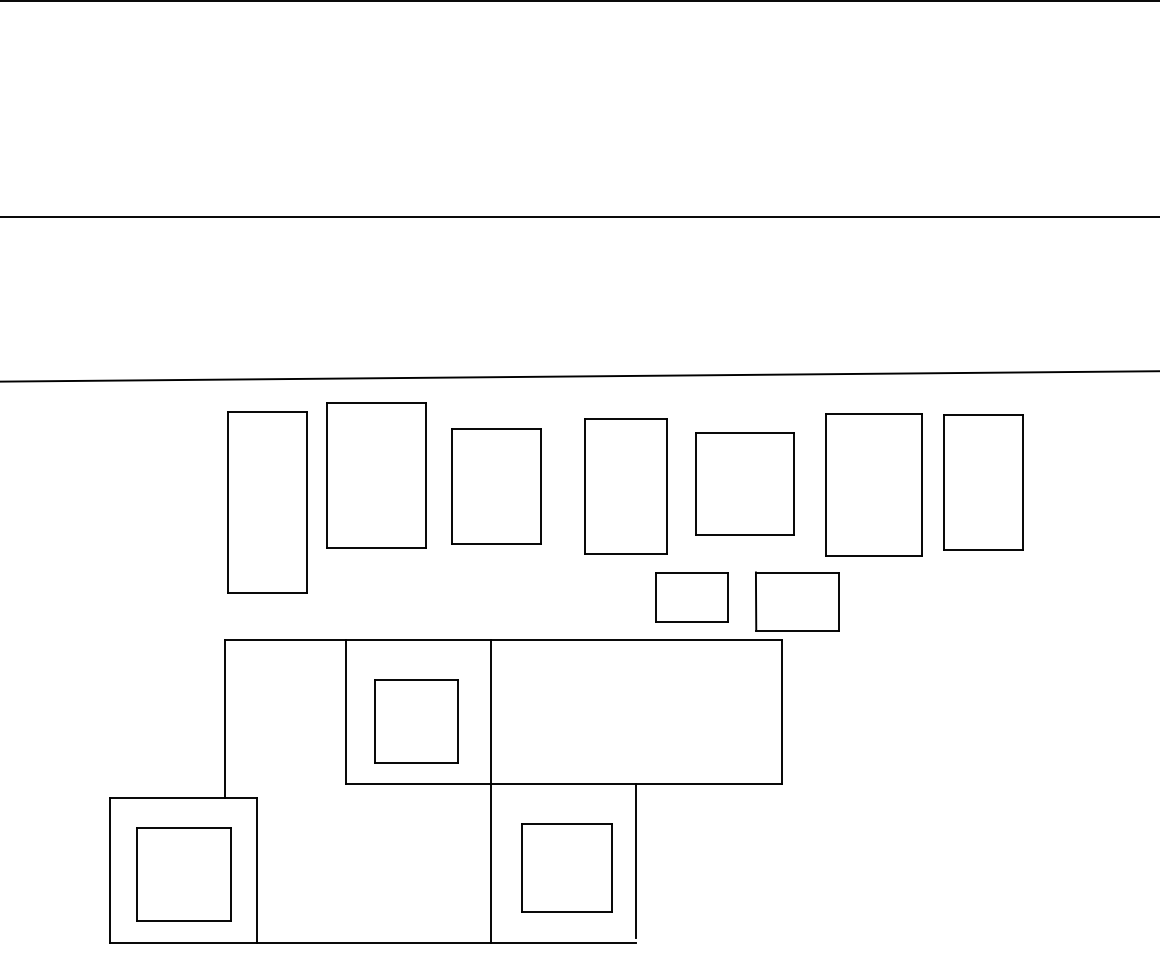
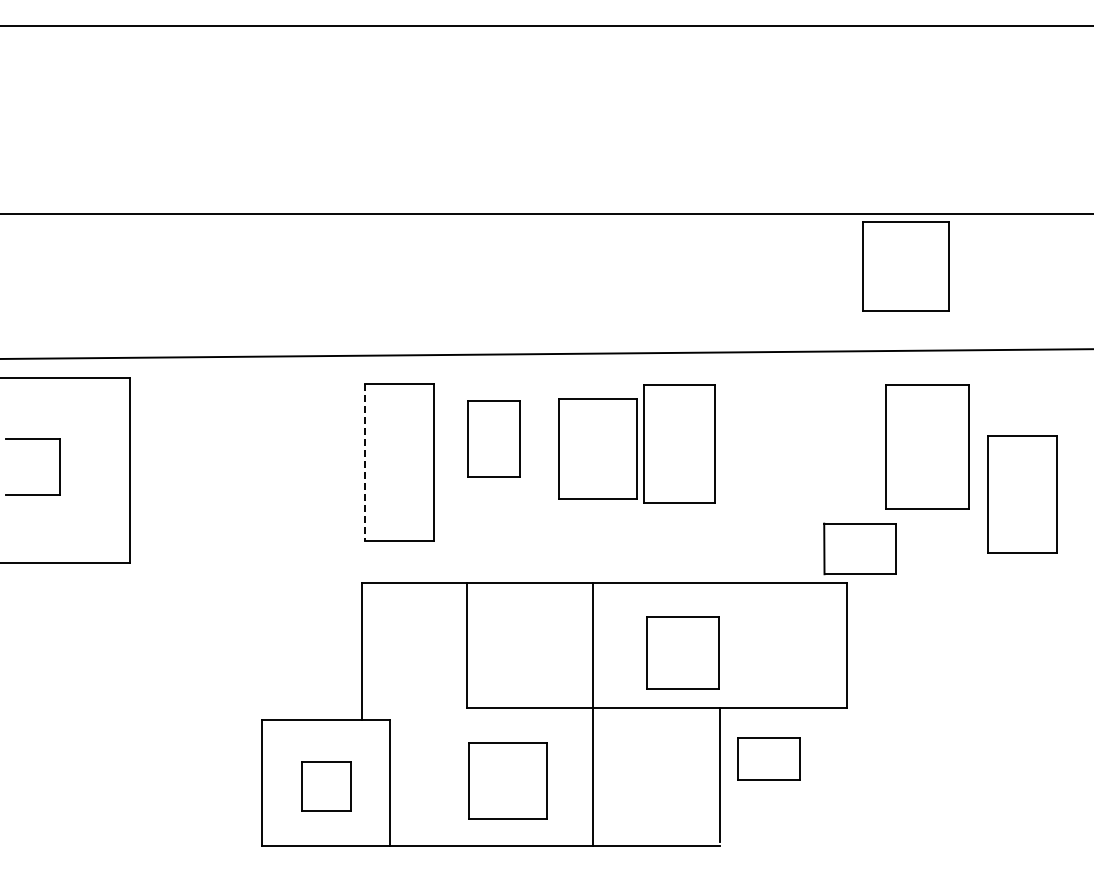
part: (375, 474) -> (493, 438), size x0.6
part: (983, 482) -> (1022, 494), moved
part: (744, 483) -> (905, 266), moved
part: (626, 486) -> (679, 443), moved
line: (228, 502) -> (365, 462), solid -> dashed
part: (691, 596) -> (768, 758), moved
part: (416, 720) -> (682, 652), moved
part: (566, 867) -> (507, 780), moved
part: (184, 874) -> (326, 786), size x0.6

